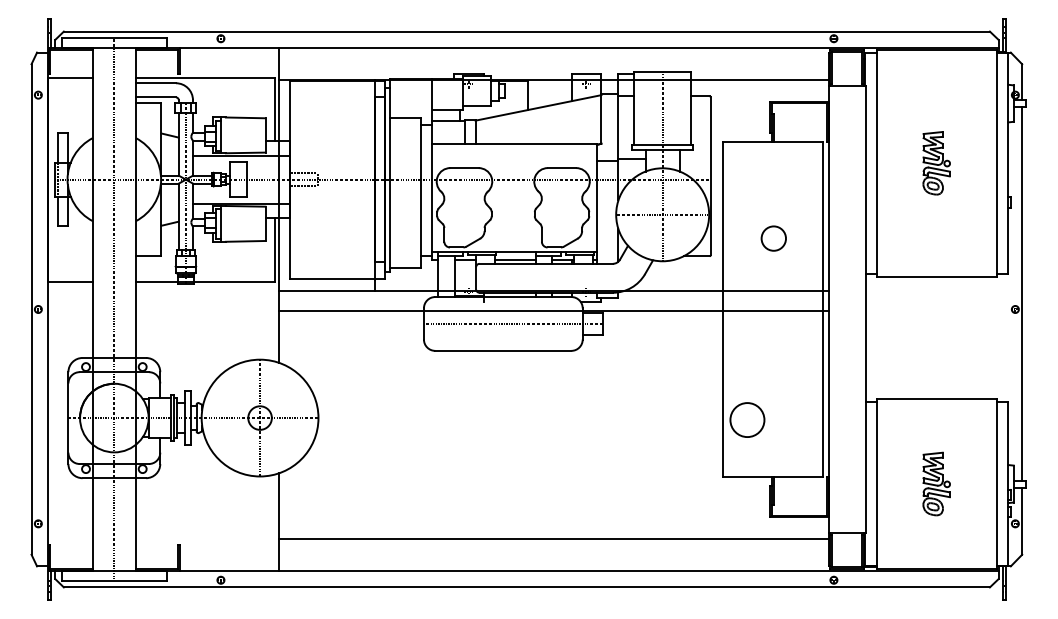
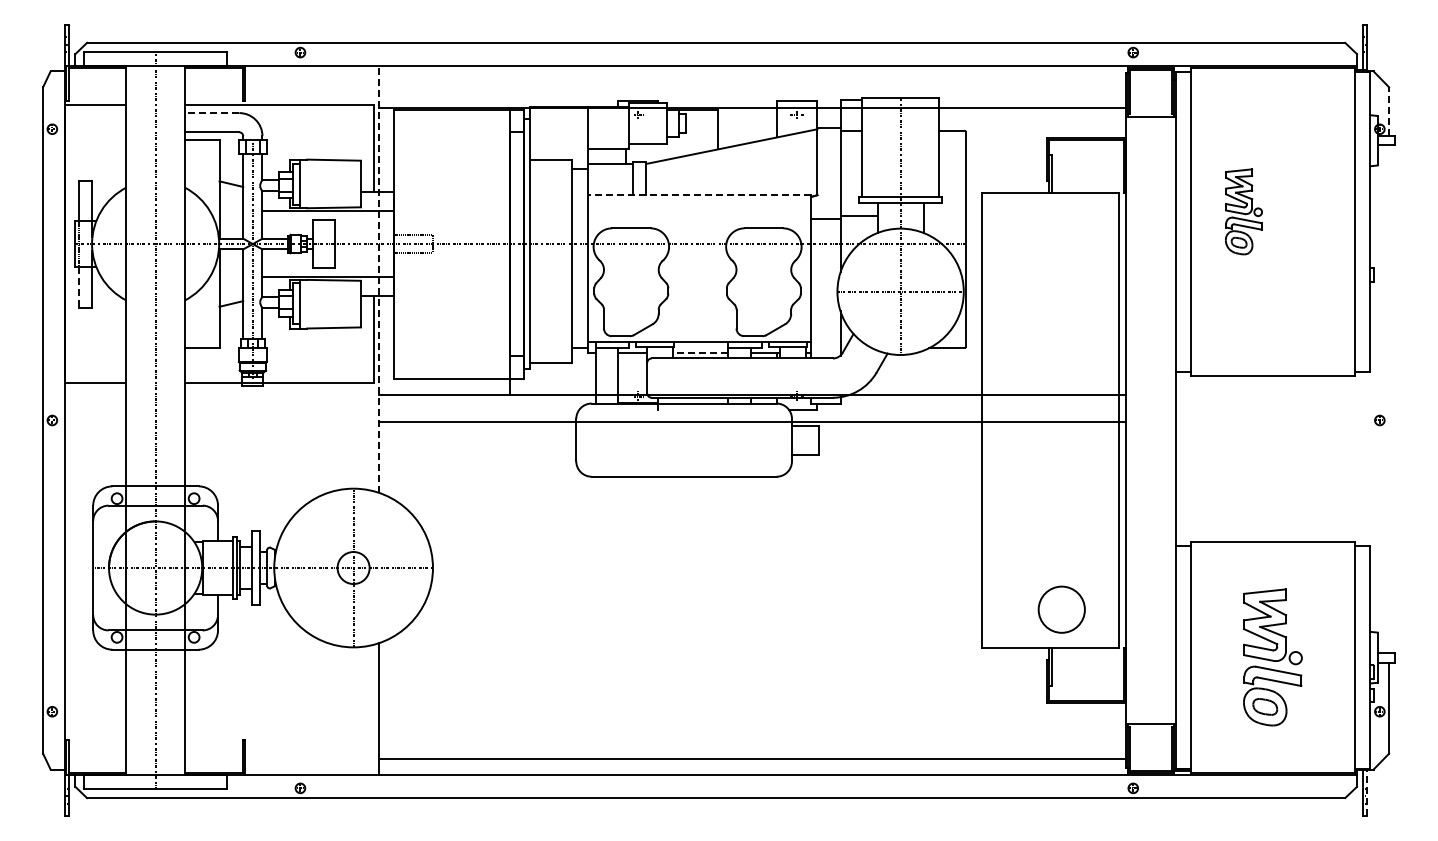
line: (1022, 82) -> (1389, 111), solid -> dashed
line: (155, 83) -> (211, 113), solid -> dashed
line: (514, 143) -> (699, 195), solid -> dashed
part: (936, 163) -> (1243, 211), moved
line: (279, 205) -> (379, 279), solid -> dashed
line: (57, 211) -> (78, 287), solid -> dashed
circle: (773, 238) -> (1051, 323), removed
line: (515, 260) -> (700, 353), solid -> dashed
line: (1022, 294) -> (1389, 399), removed
line: (513, 324) -> (697, 440), removed
circle: (747, 419) -> (1061, 609), moved
part: (936, 483) -> (1272, 657), size x1.6
line: (553, 539) -> (752, 758), moved
line: (1006, 583) -> (1367, 792), solid -> dashed

